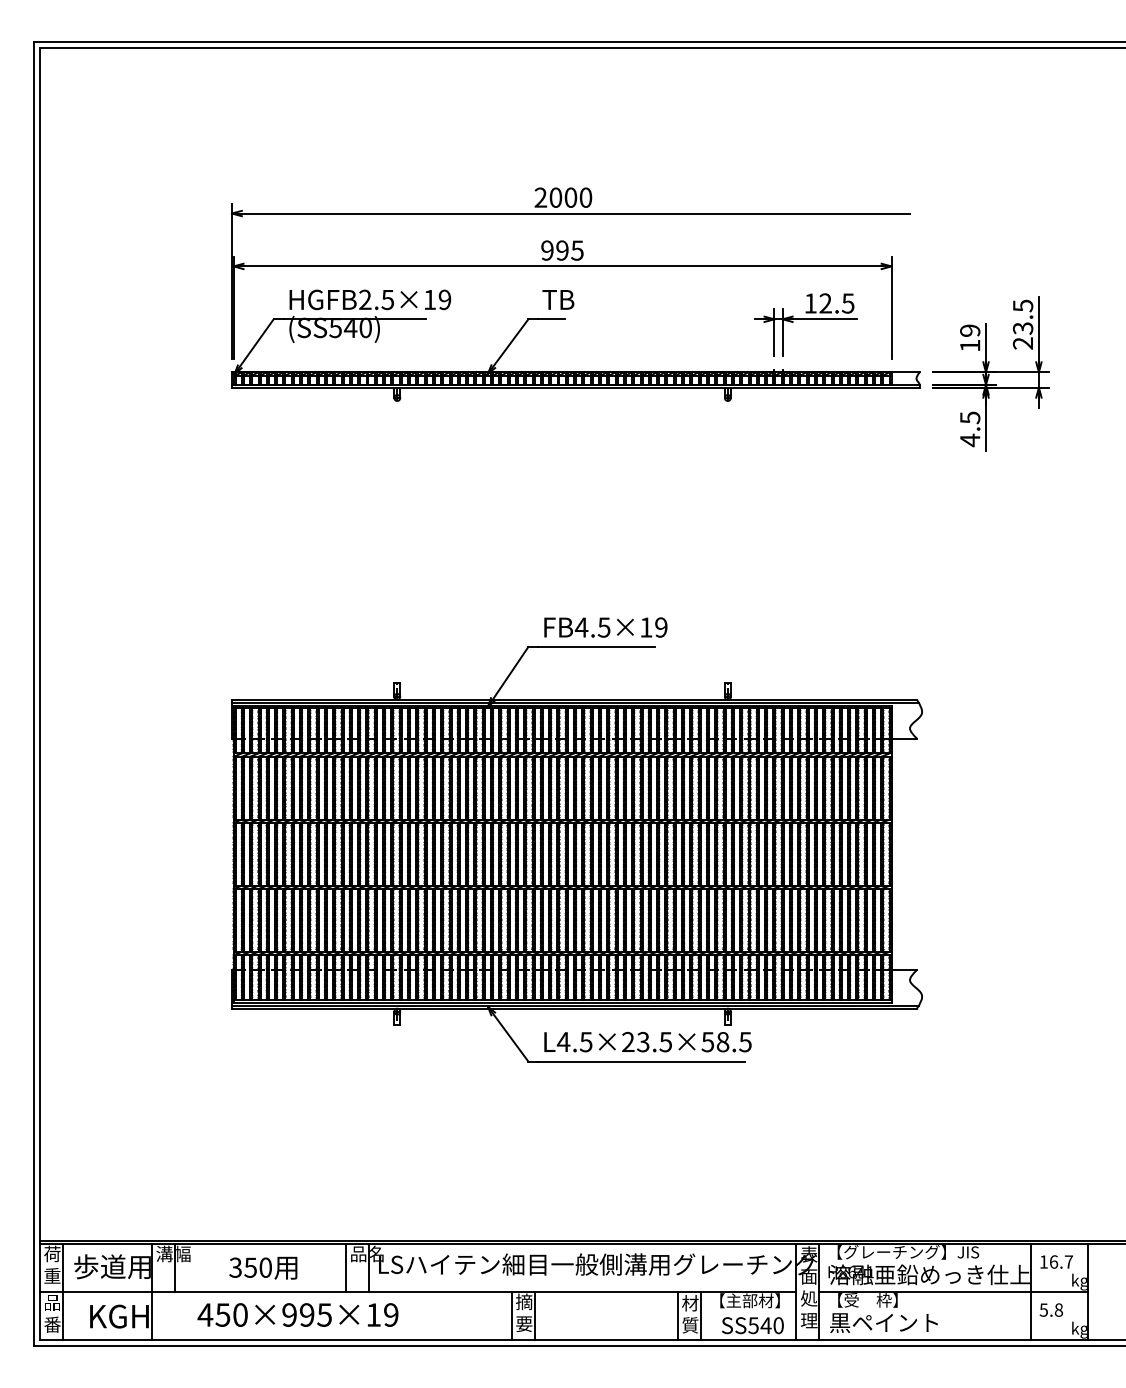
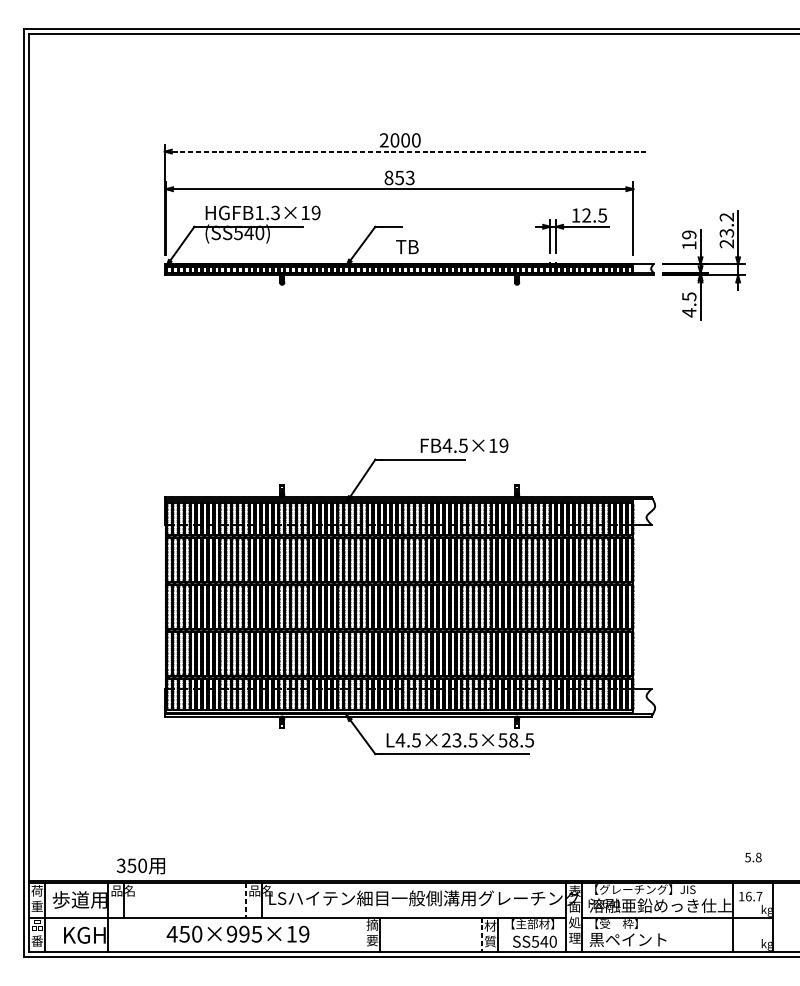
line: (575, 213) -> (408, 151), solid -> dashed
text: (562, 250) -> (399, 177), 995 -> 853
text: (376, 299) -> (267, 212), HGFB2.5×19 -> HGFB1.3×19
text: (558, 299) -> (407, 246), moved
text: (1022, 305) -> (726, 216), 23.5 -> 23.2
text: (605, 627) -> (464, 445), moved
text: (173, 1253) -> (123, 890), 溝幅 -> 品名
text: (263, 1267) -> (141, 865), moved
line: (346, 1268) -> (246, 901), solid -> dashed
text: (1051, 1309) -> (753, 857), moved
text: (297, 1314) -> (237, 933), moved
line: (512, 1315) -> (364, 934), removed
line: (678, 1316) -> (482, 935), solid -> dashed

